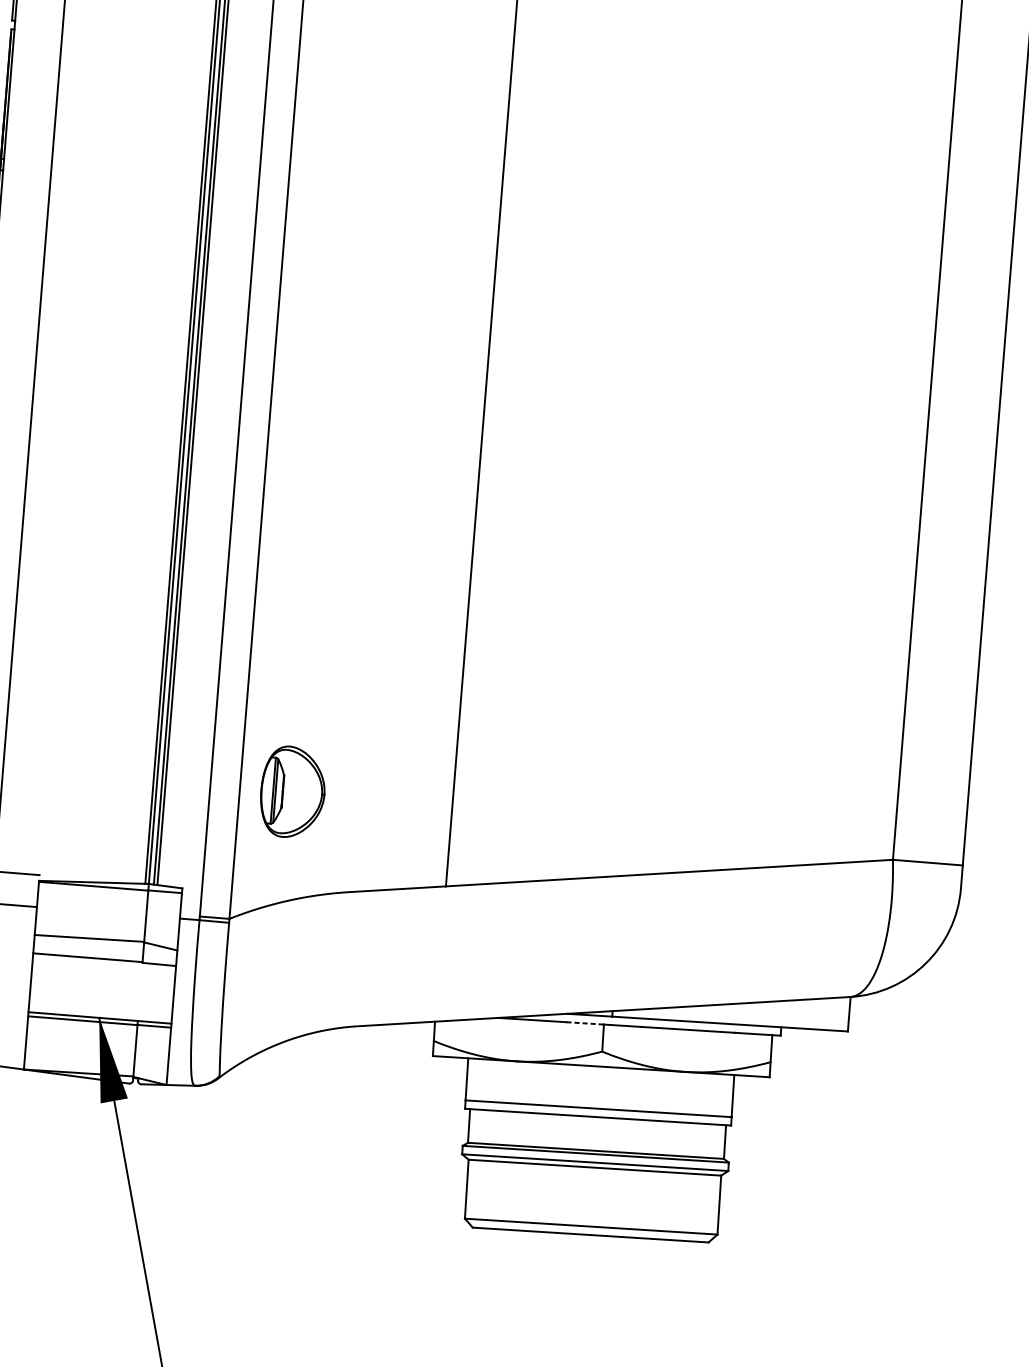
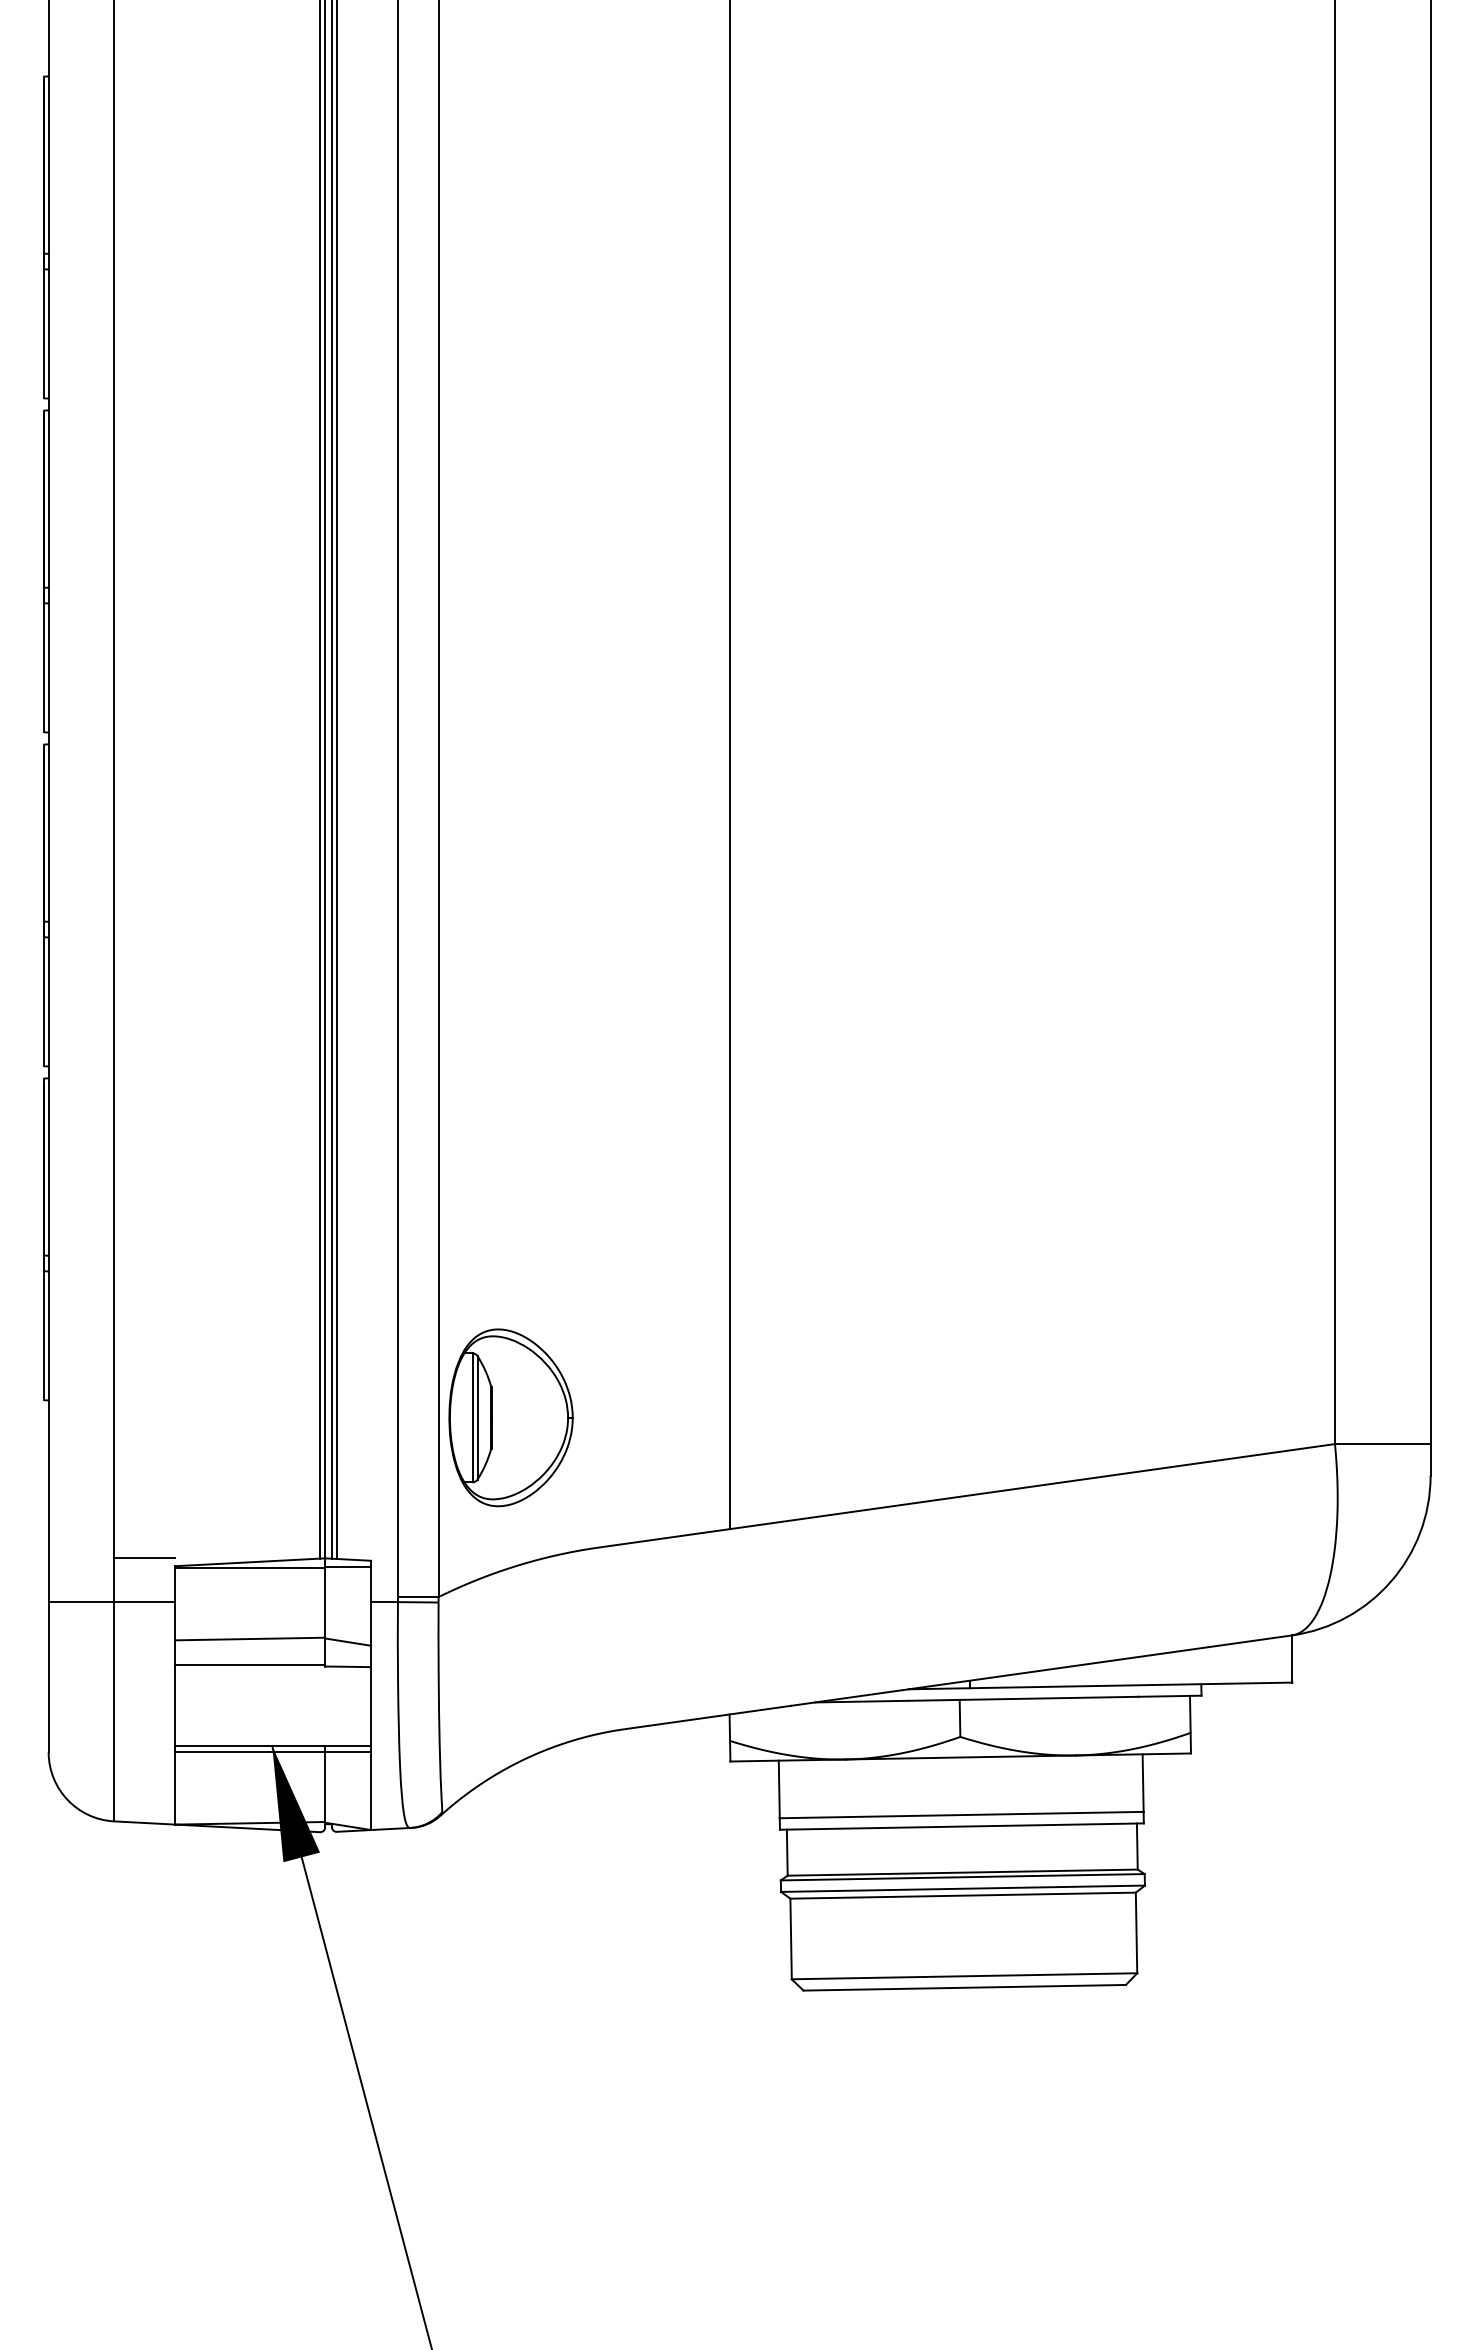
part: (292, 791) -> (510, 1417), size x1.43
line: (585, 1023) -> (934, 1700), dashed -> solid

